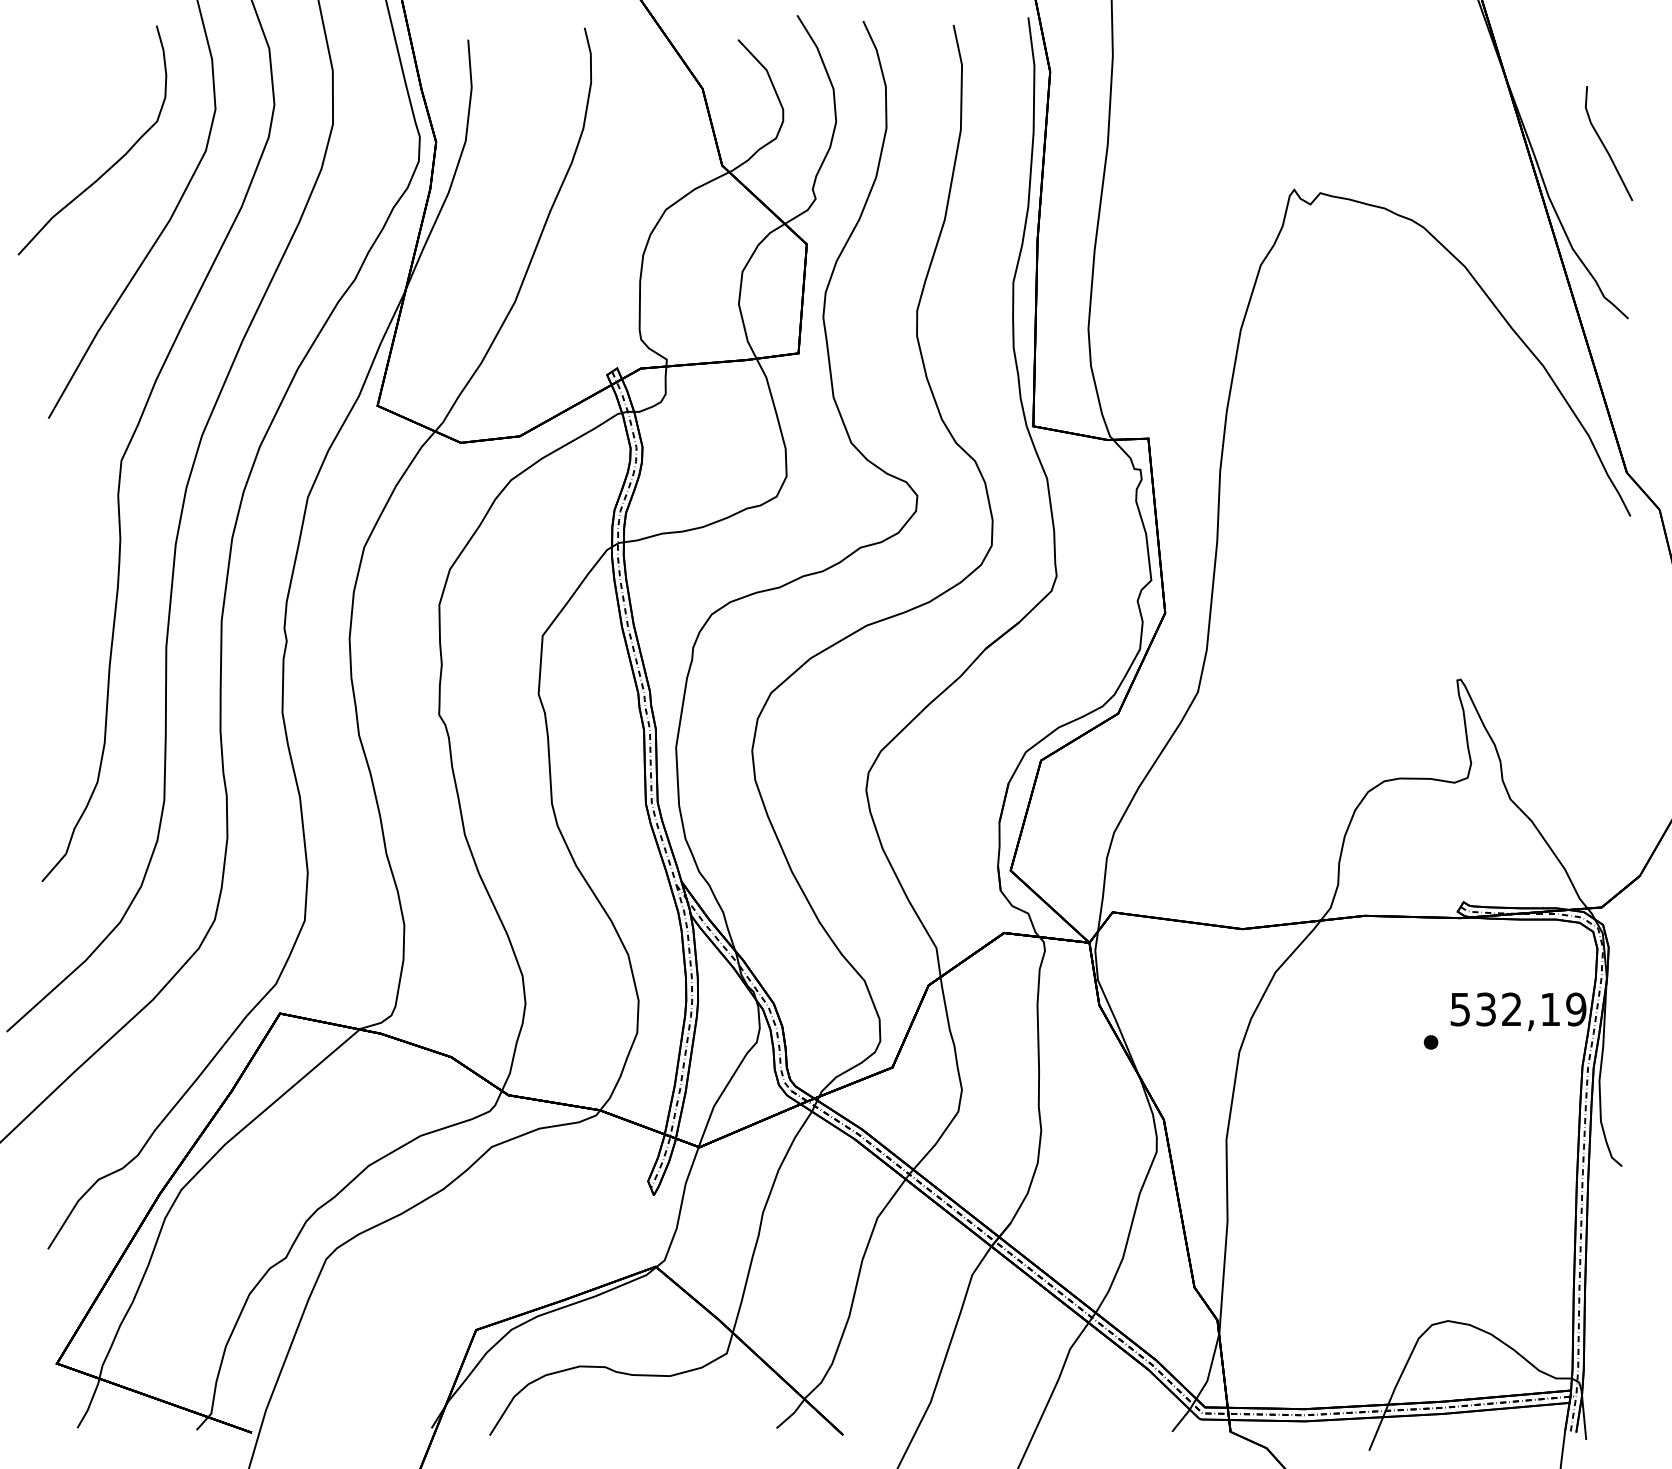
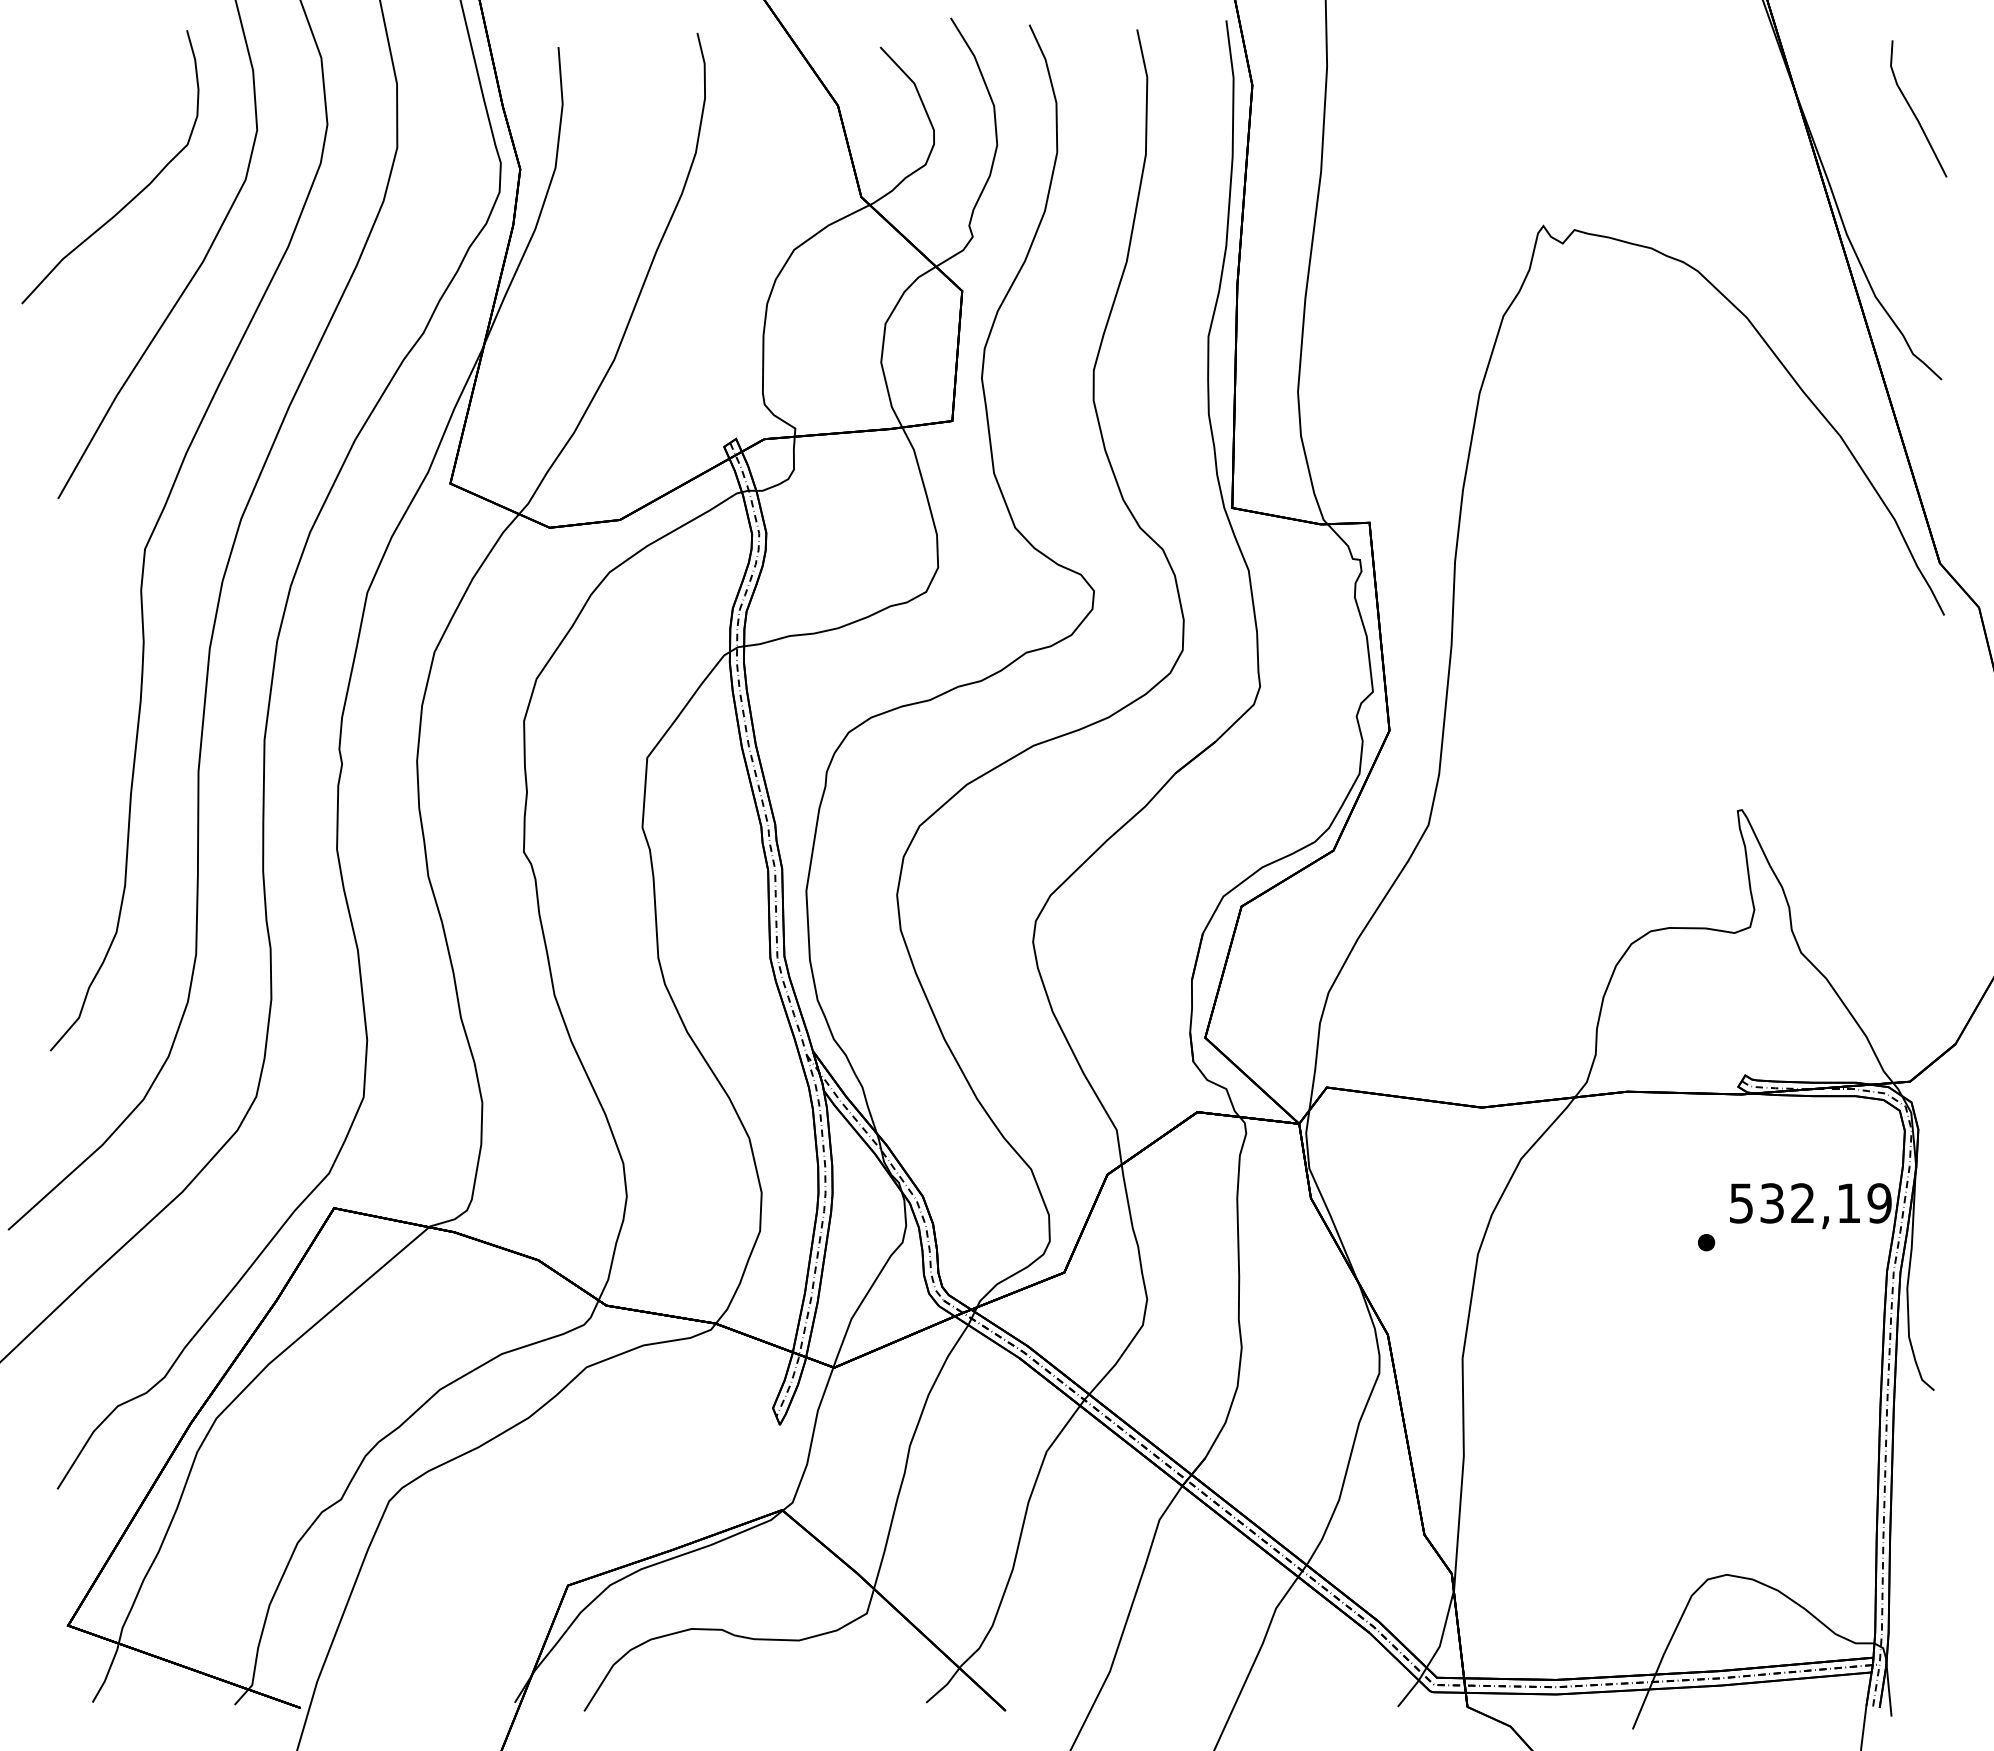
line: (1604, 144) -> (1913, 110), moved

